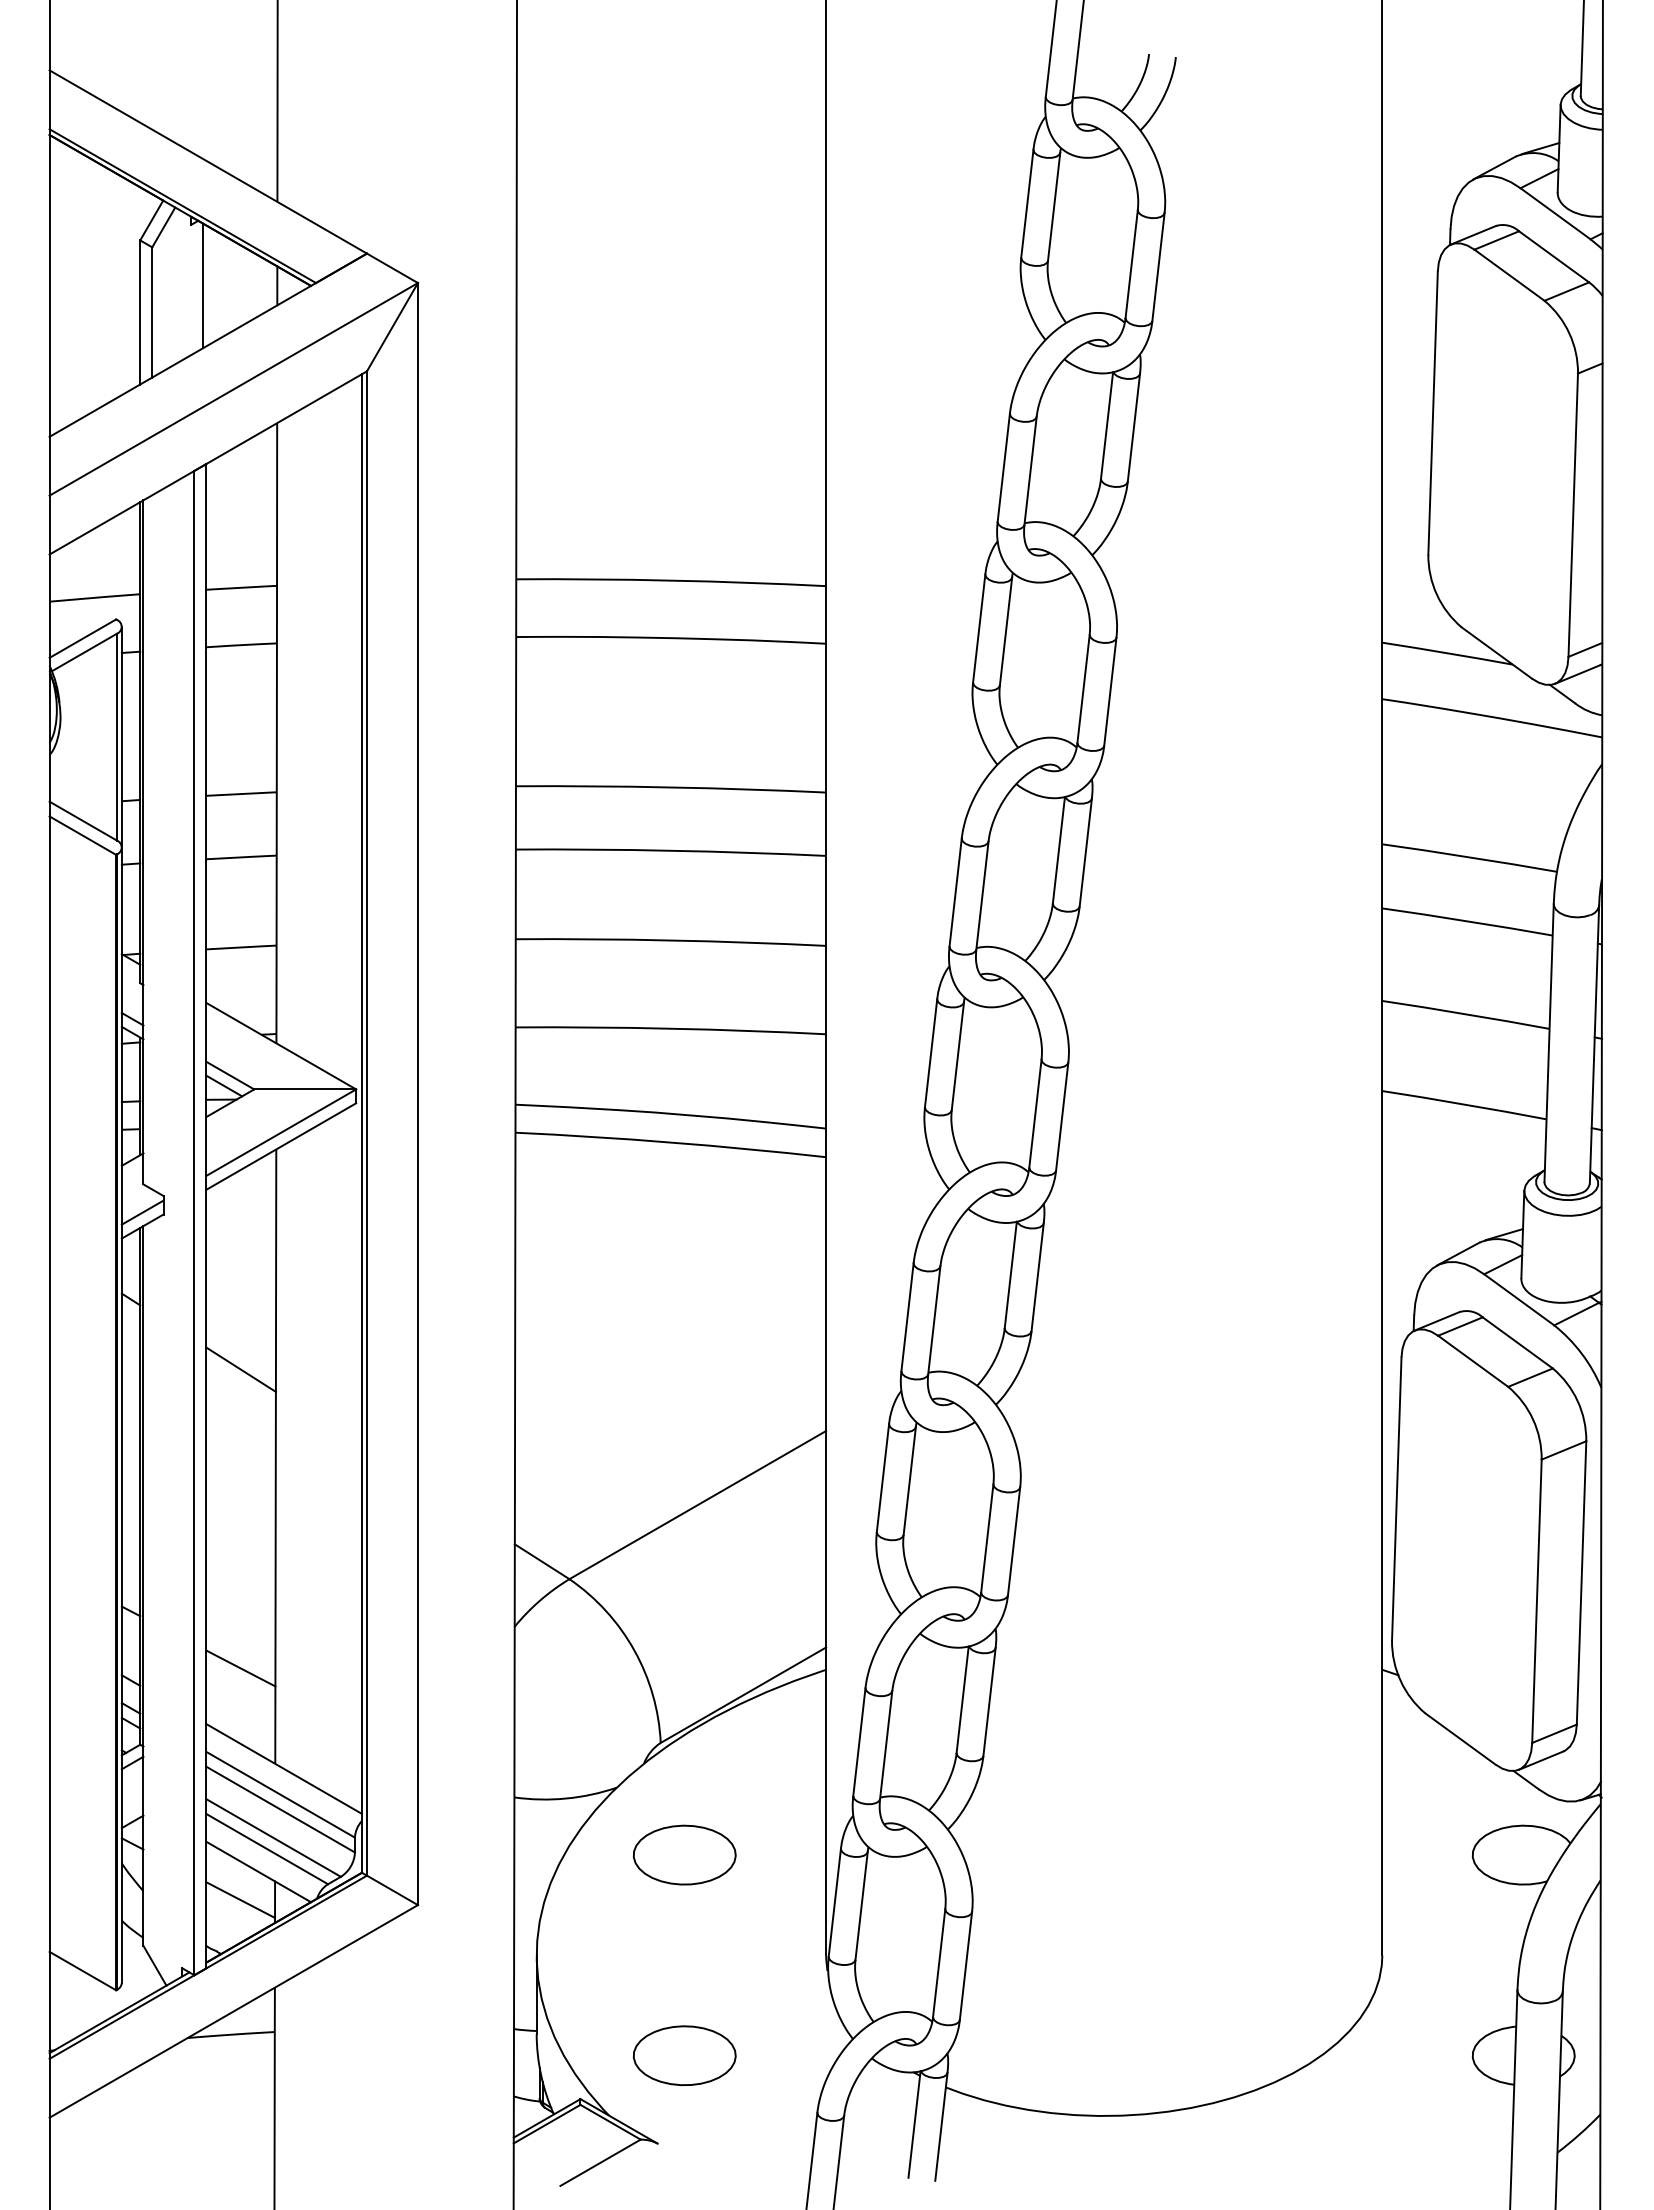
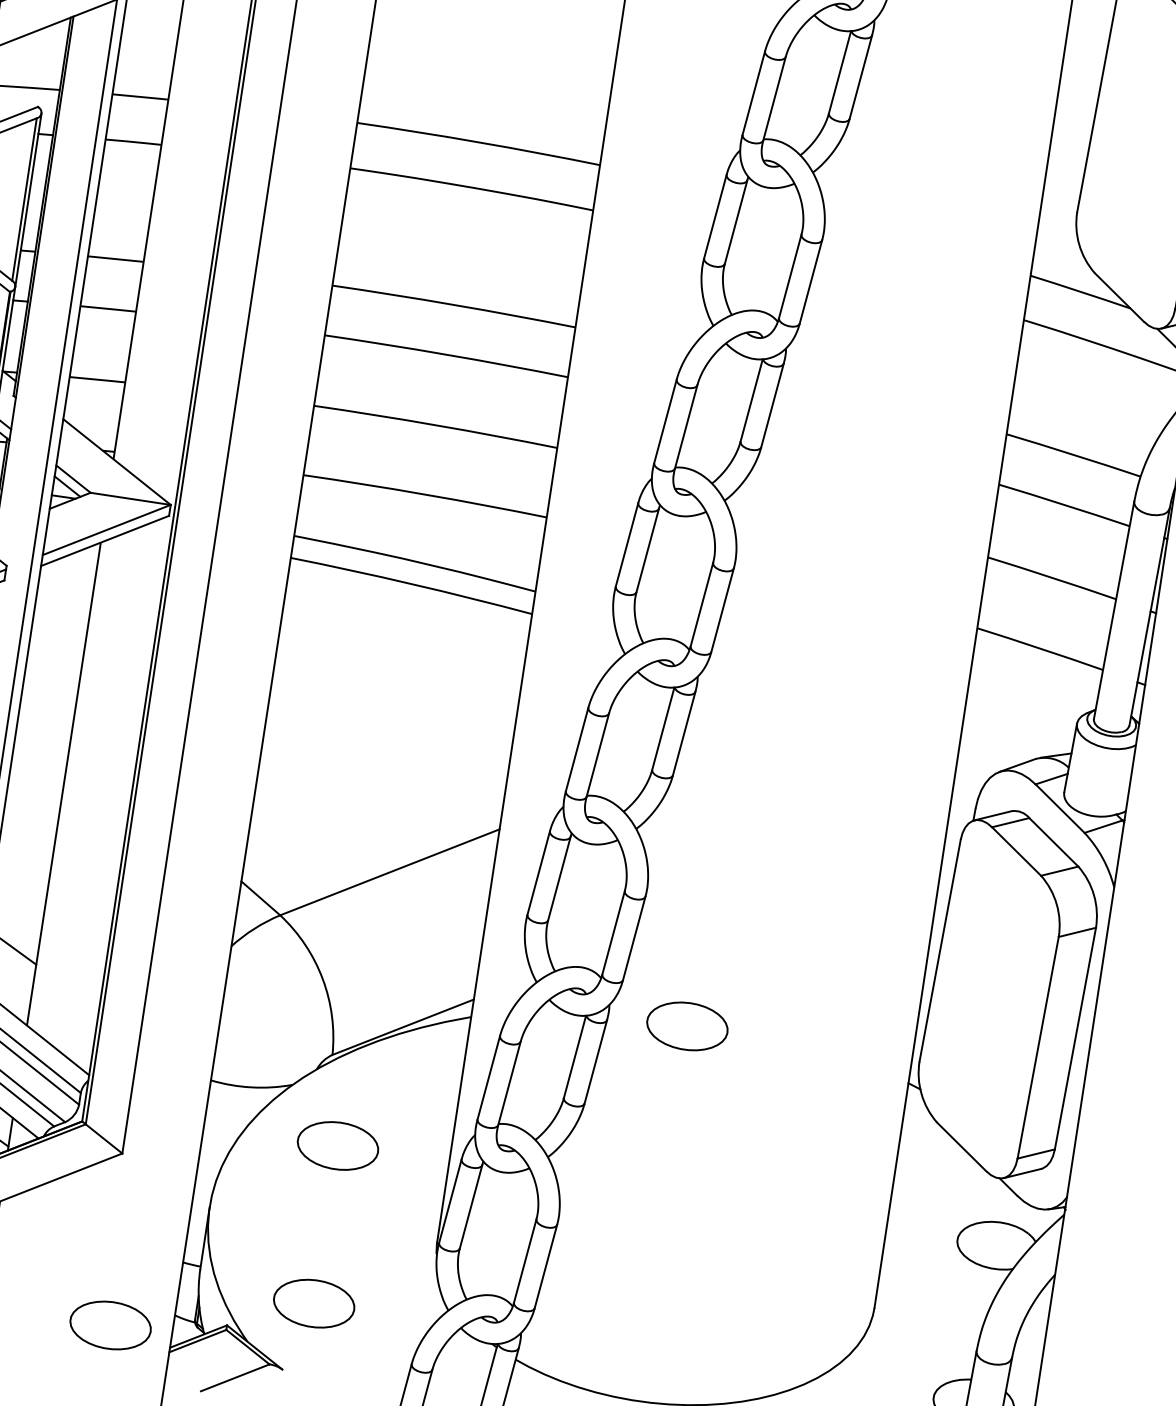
line: (240, 1369) -> (46, 711), removed
part: (1096, 1640) -> (687, 1026), added
part: (435, 2120) -> (110, 1324), added

